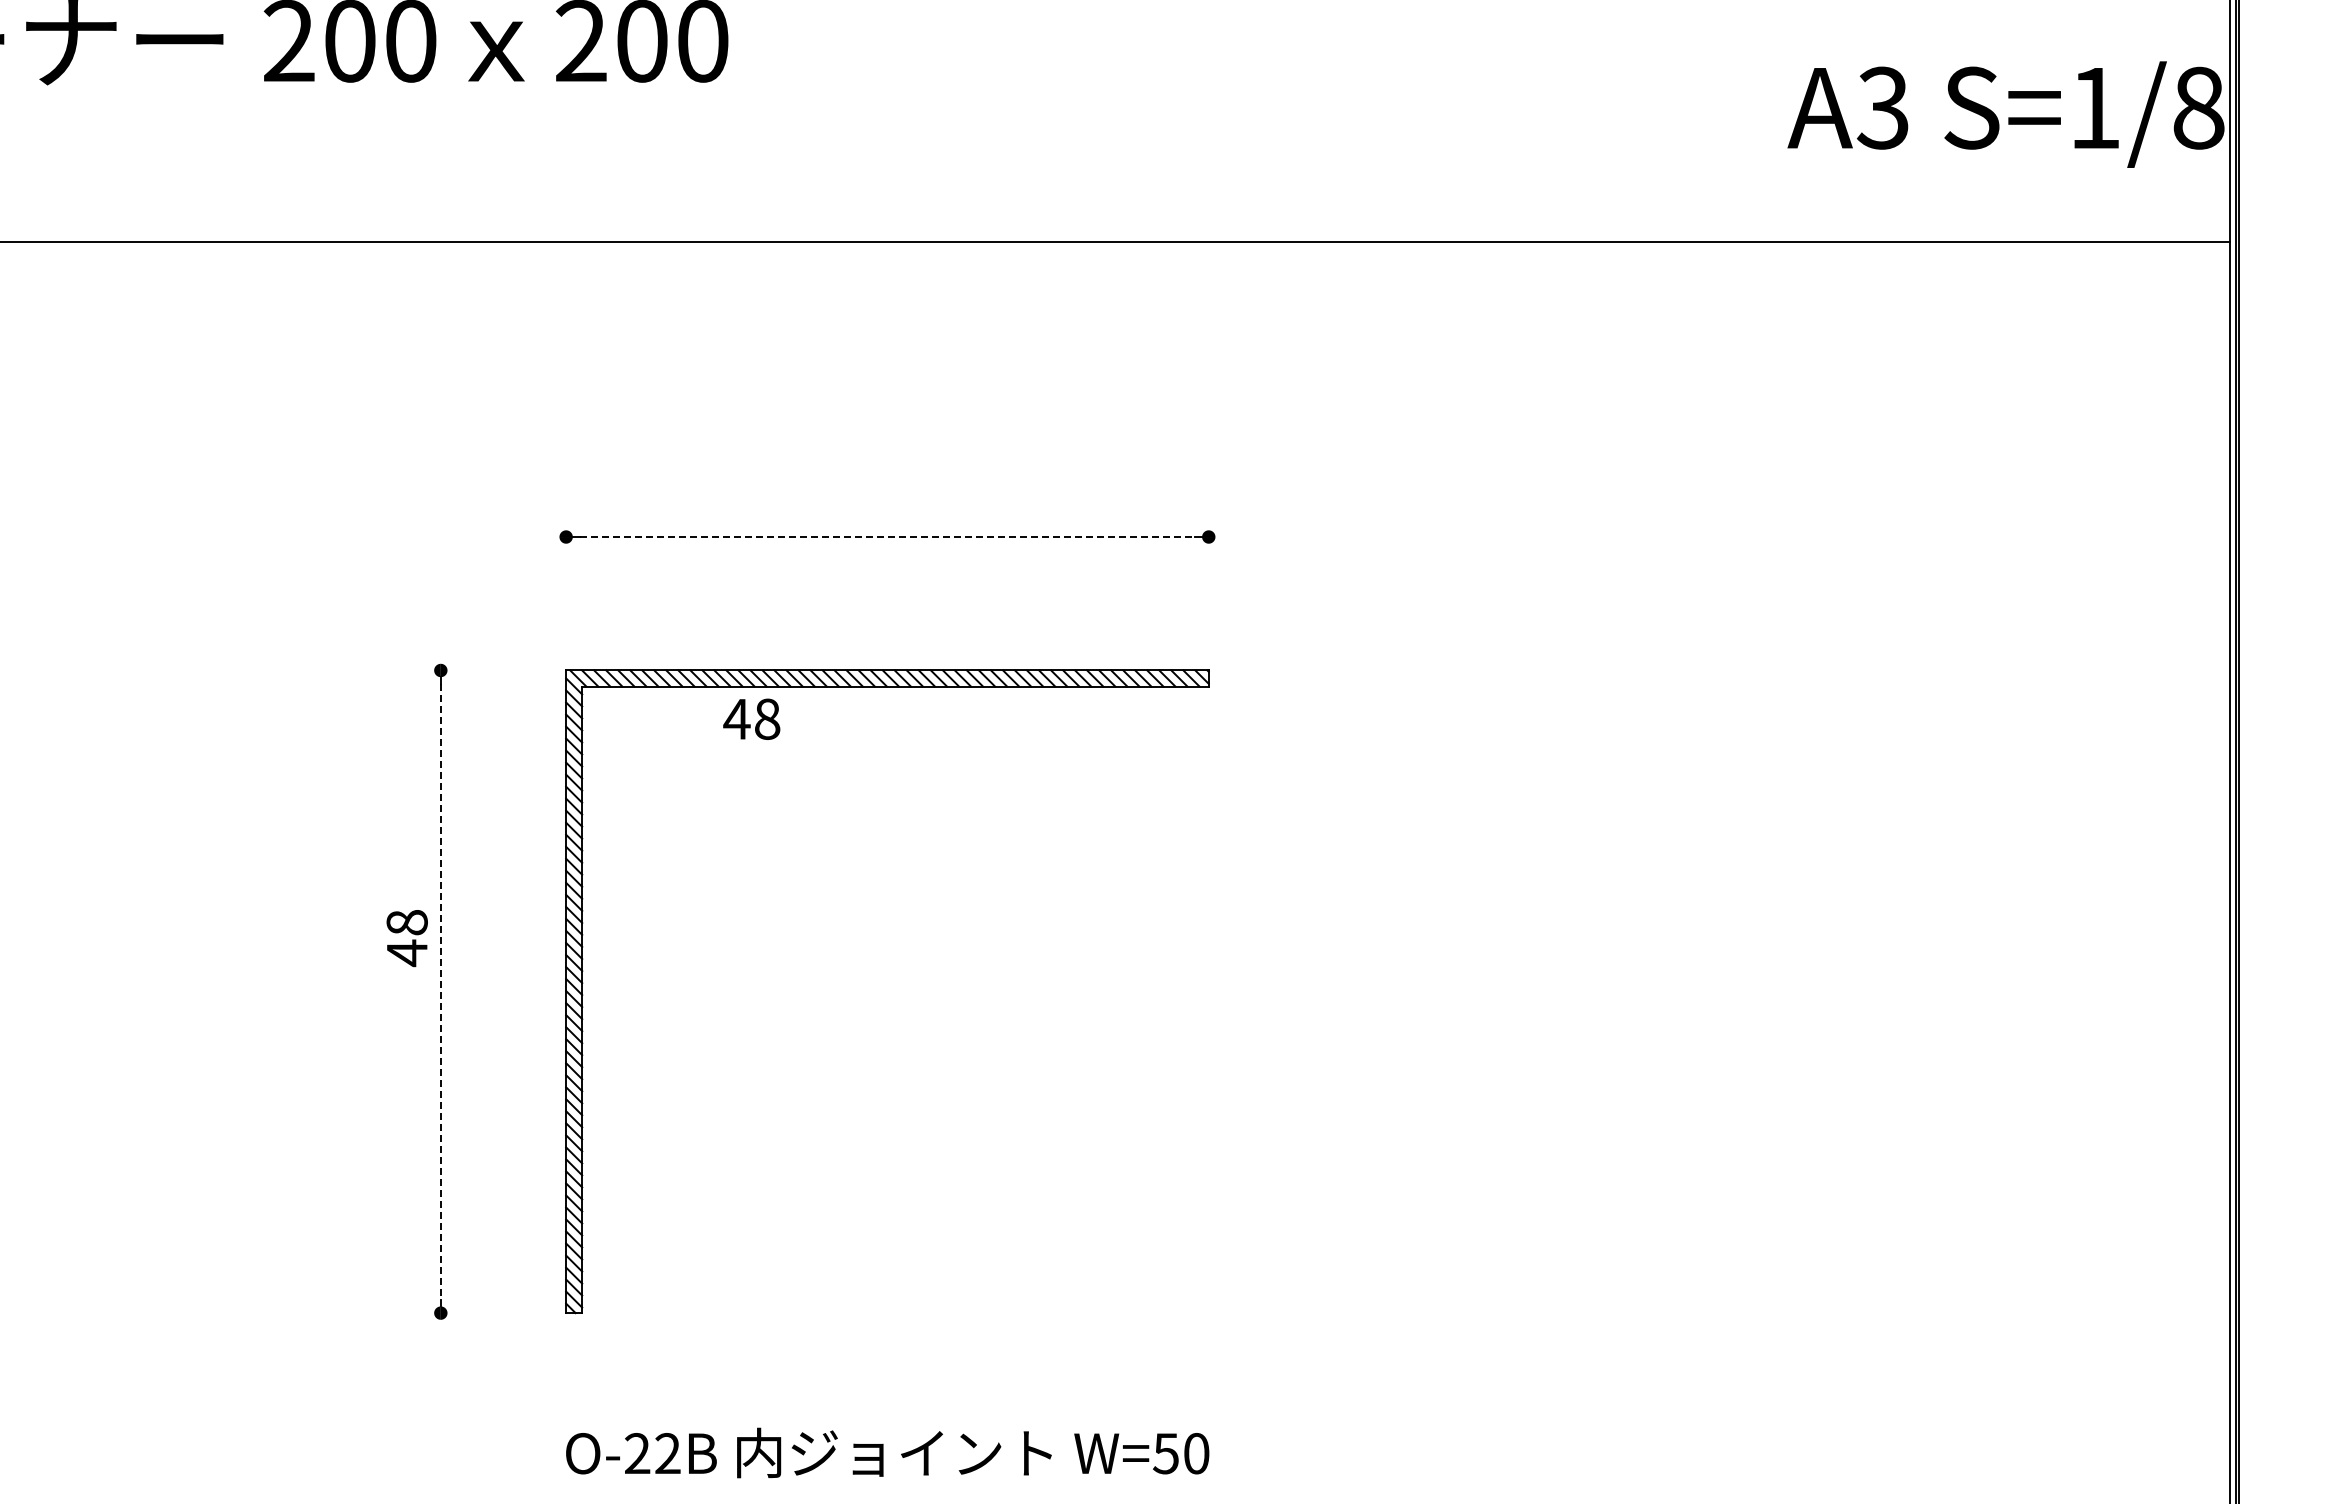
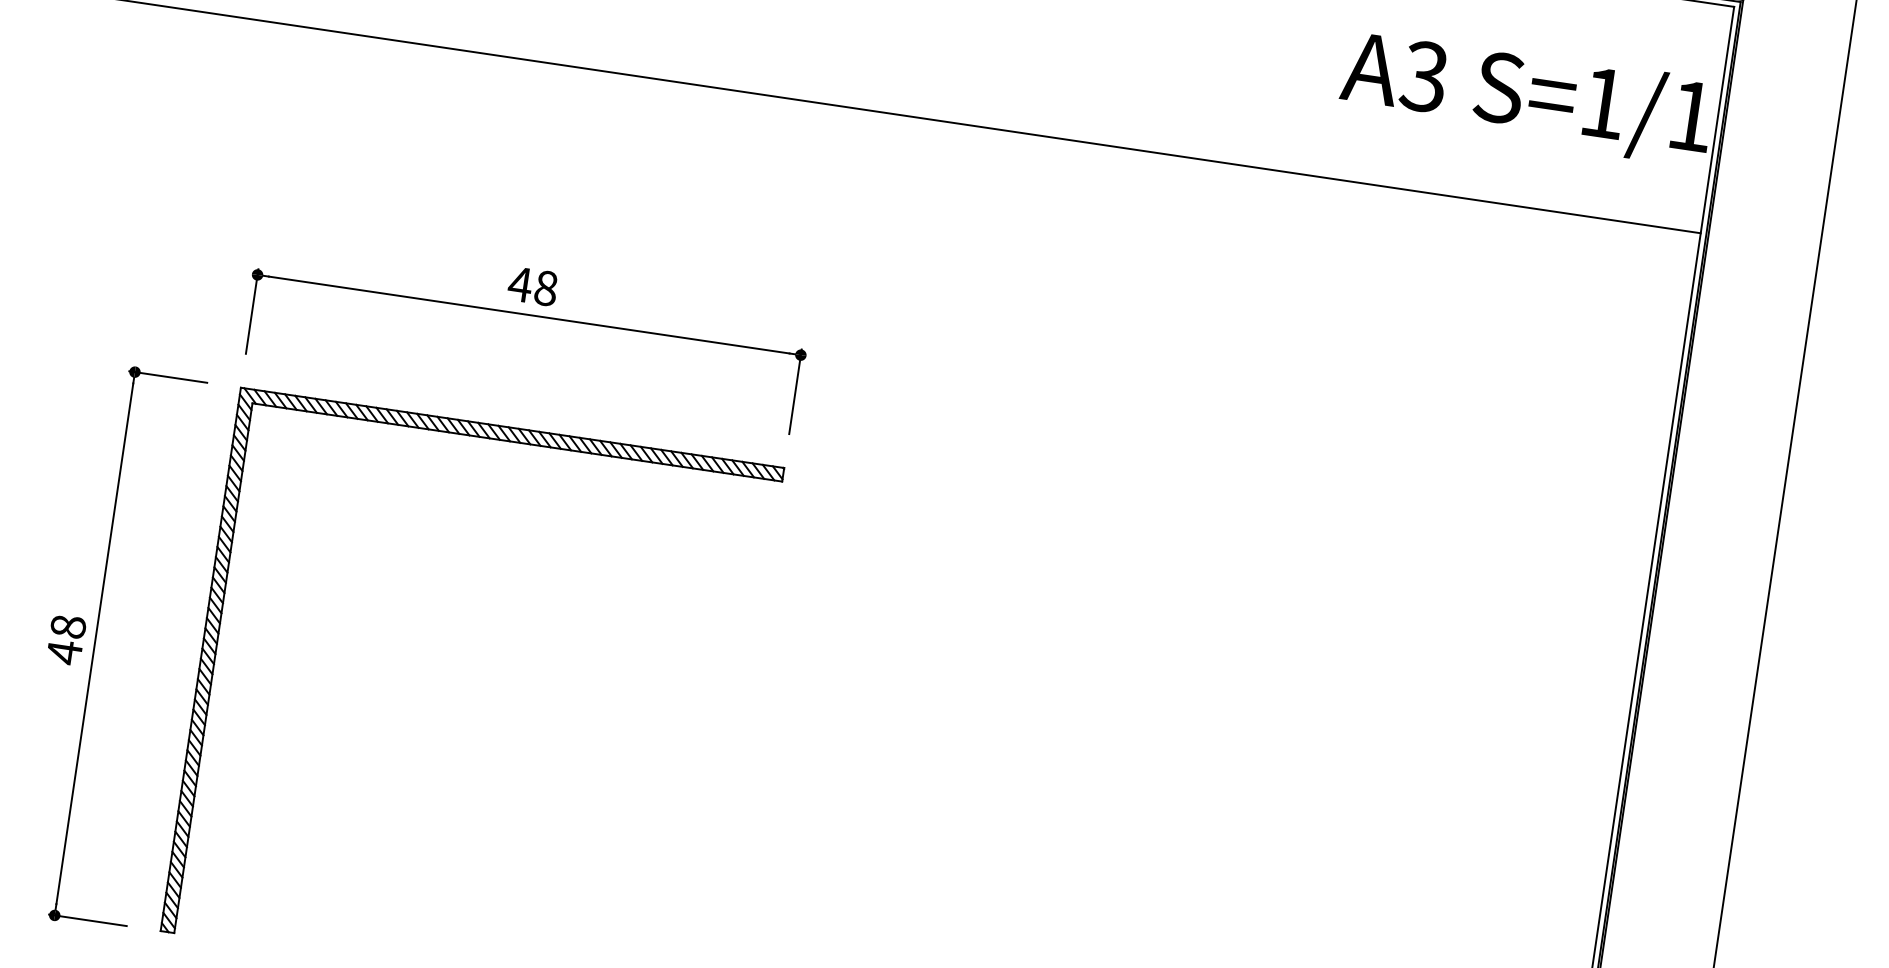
text: (2198, 107) -> (1691, 115), S=1/8 -> S=1/1
line: (887, 537) -> (529, 315), dashed -> solid
line: (566, 580) -> (252, 311), added
line: (1208, 580) -> (795, 391), added
line: (480, 670) -> (168, 377), added
text: (751, 718) -> (532, 285), moved
text: (406, 938) -> (65, 640), moved
line: (440, 991) -> (94, 643), dashed -> solid
line: (479, 1313) -> (87, 920), added

